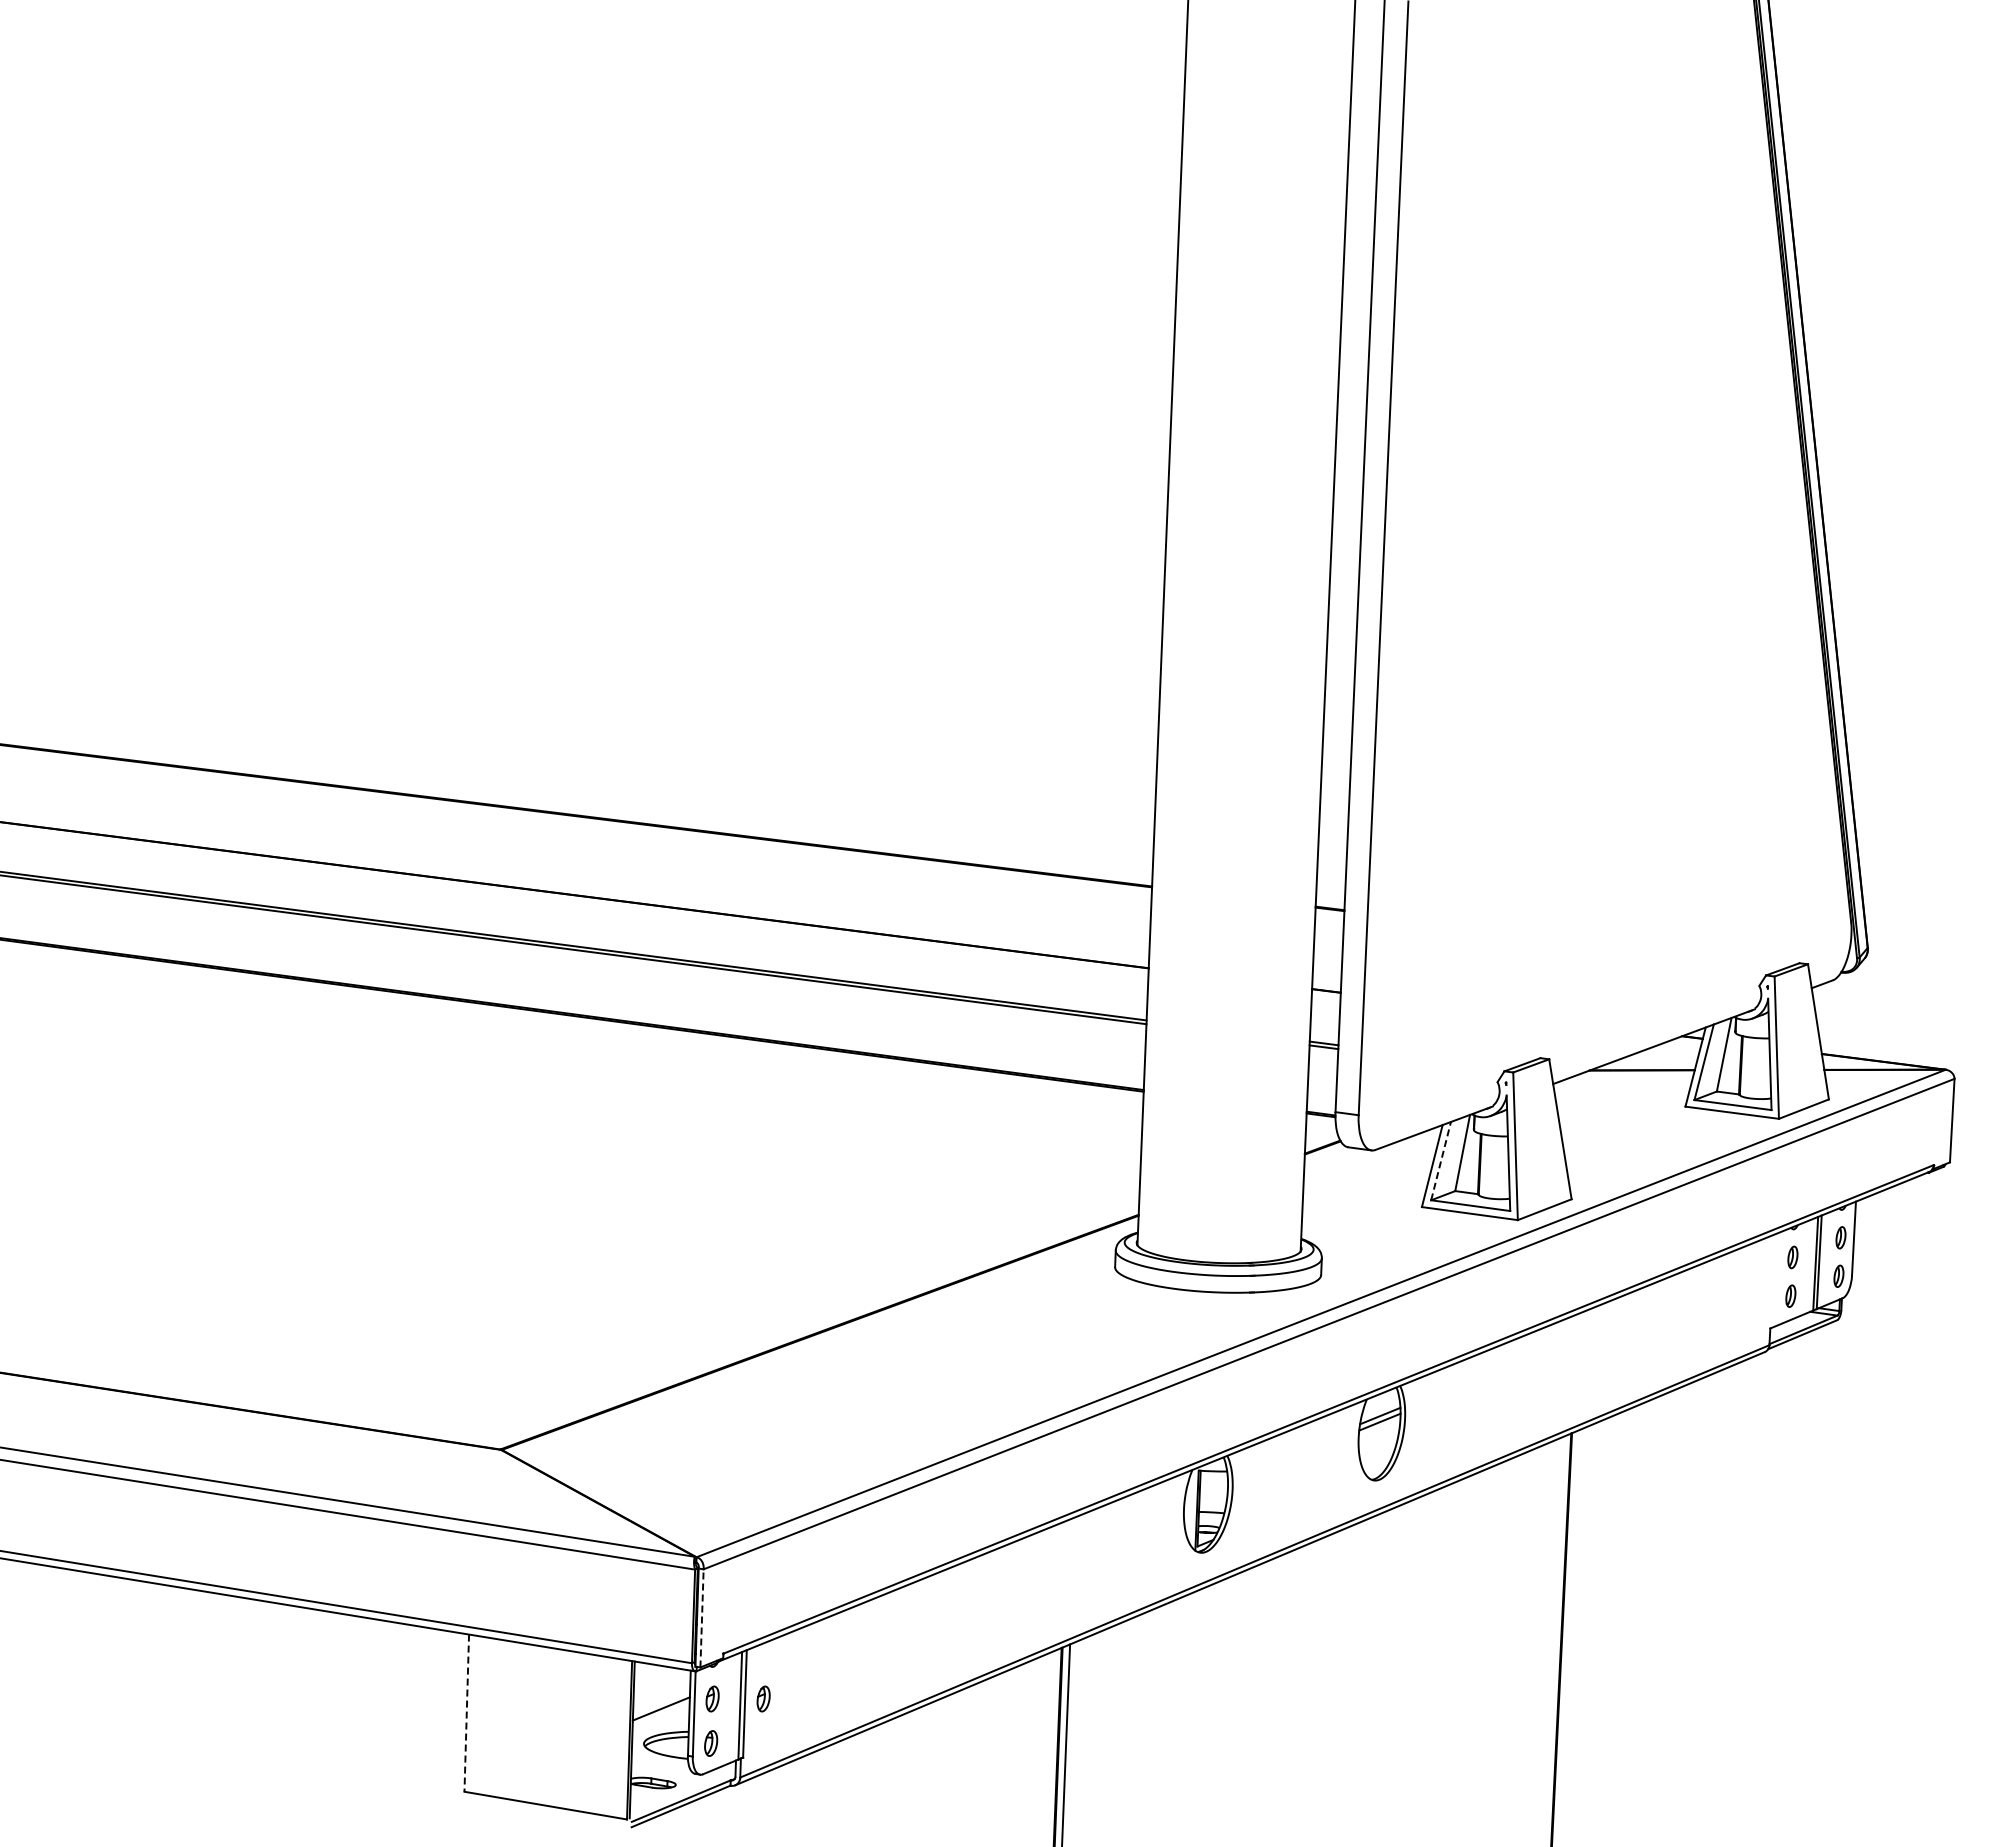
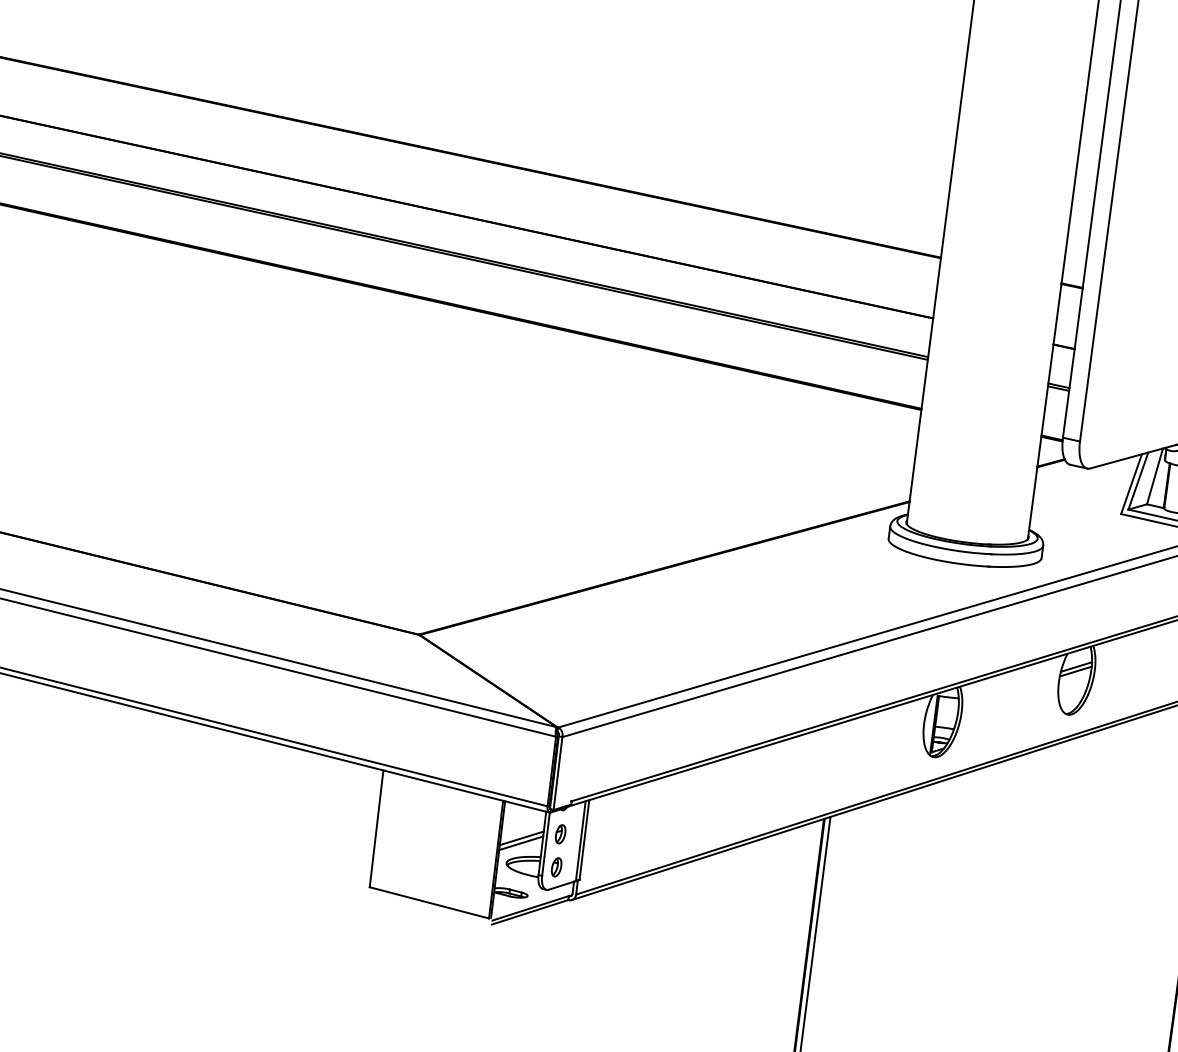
line: (1441, 1160) -> (1138, 480), dashed -> solid
line: (702, 1617) -> (558, 772), dashed -> solid
part: (763, 1698) -> (598, 837), removed
line: (466, 1713) -> (376, 829), dashed -> solid
line: (660, 1715) -> (520, 843), added

